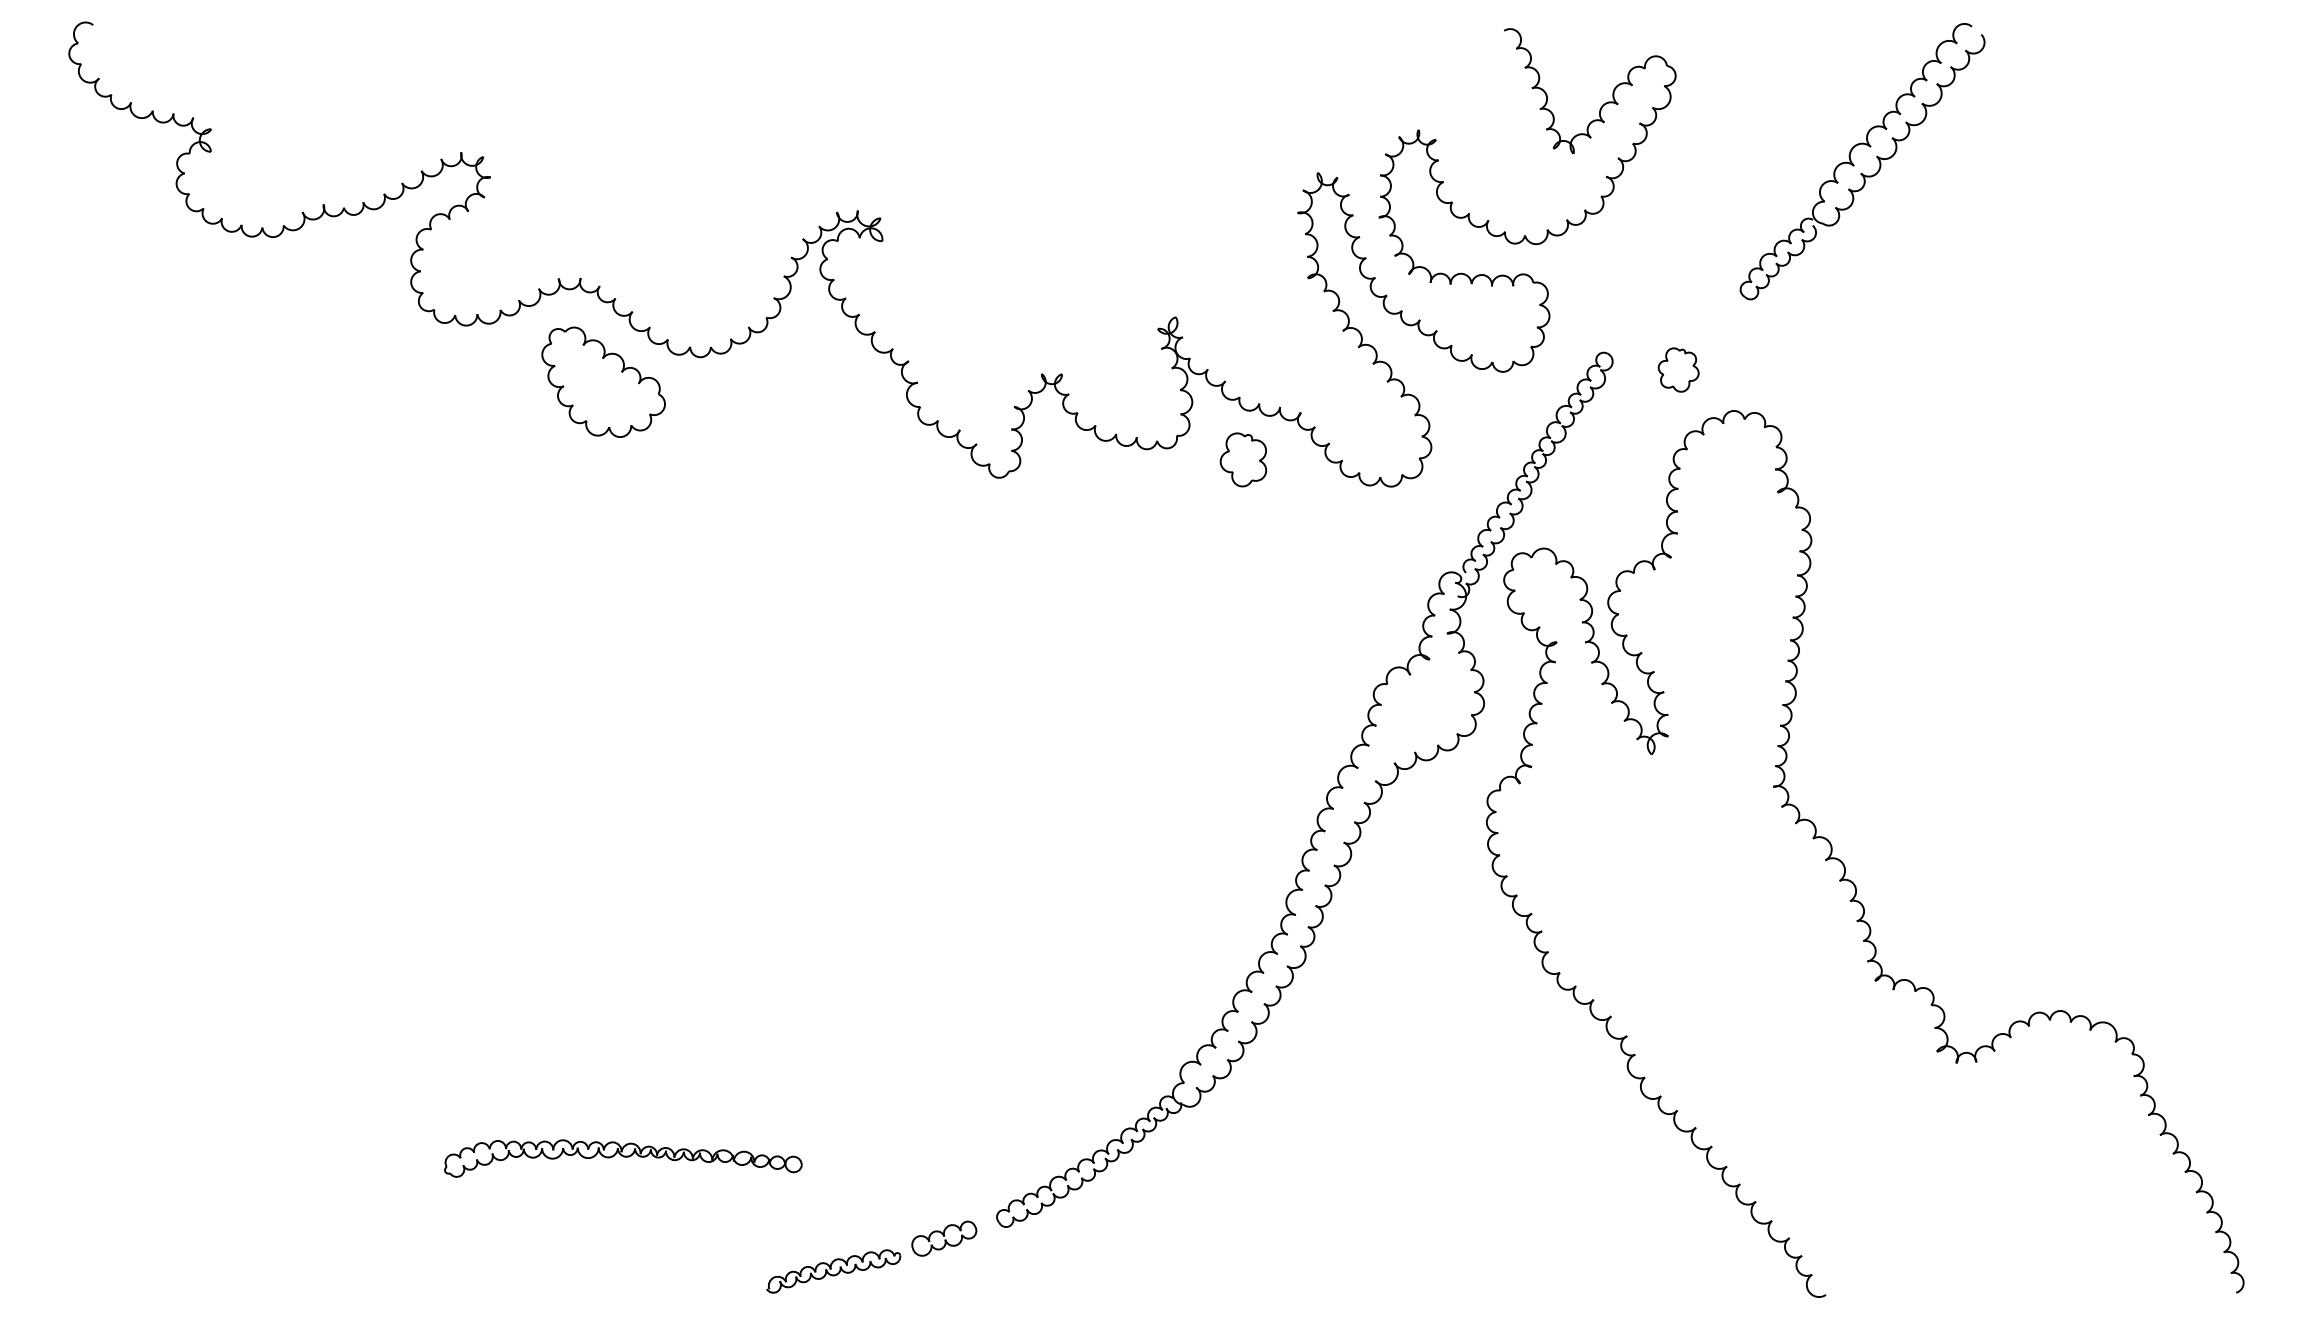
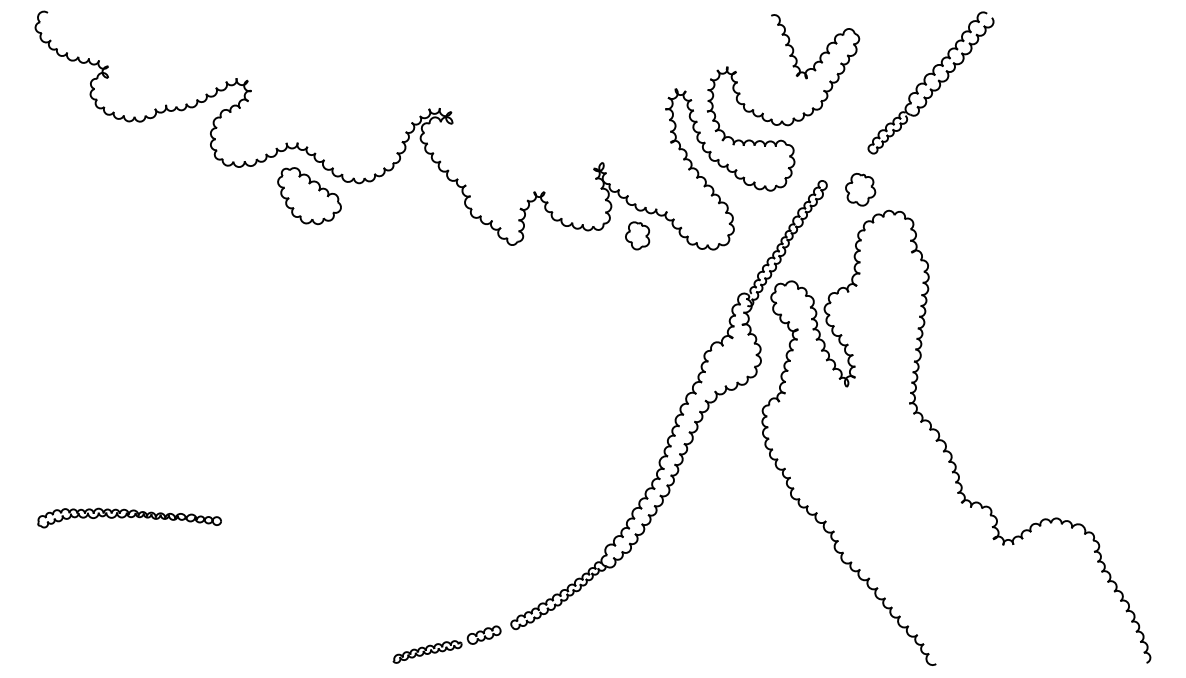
part: (1861, 160) -> (930, 82), moved
part: (1678, 369) -> (860, 189), size x1.43
part: (623, 1157) -> (129, 517), moved

